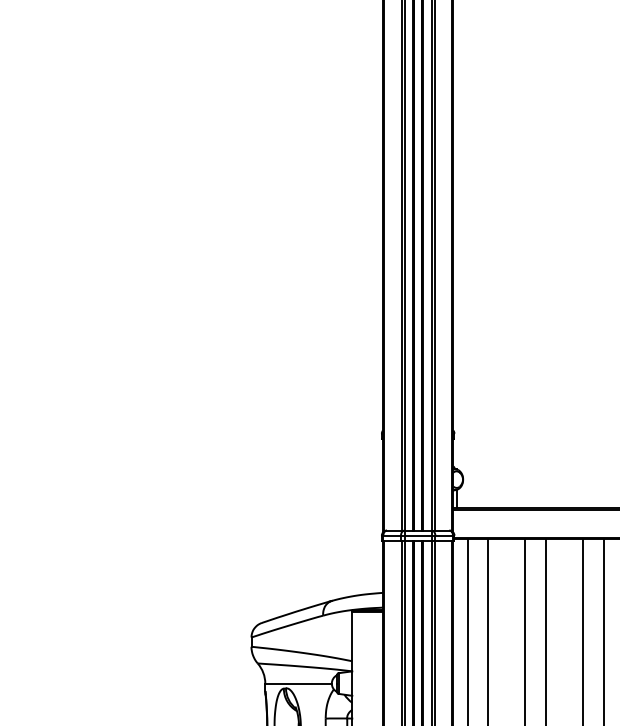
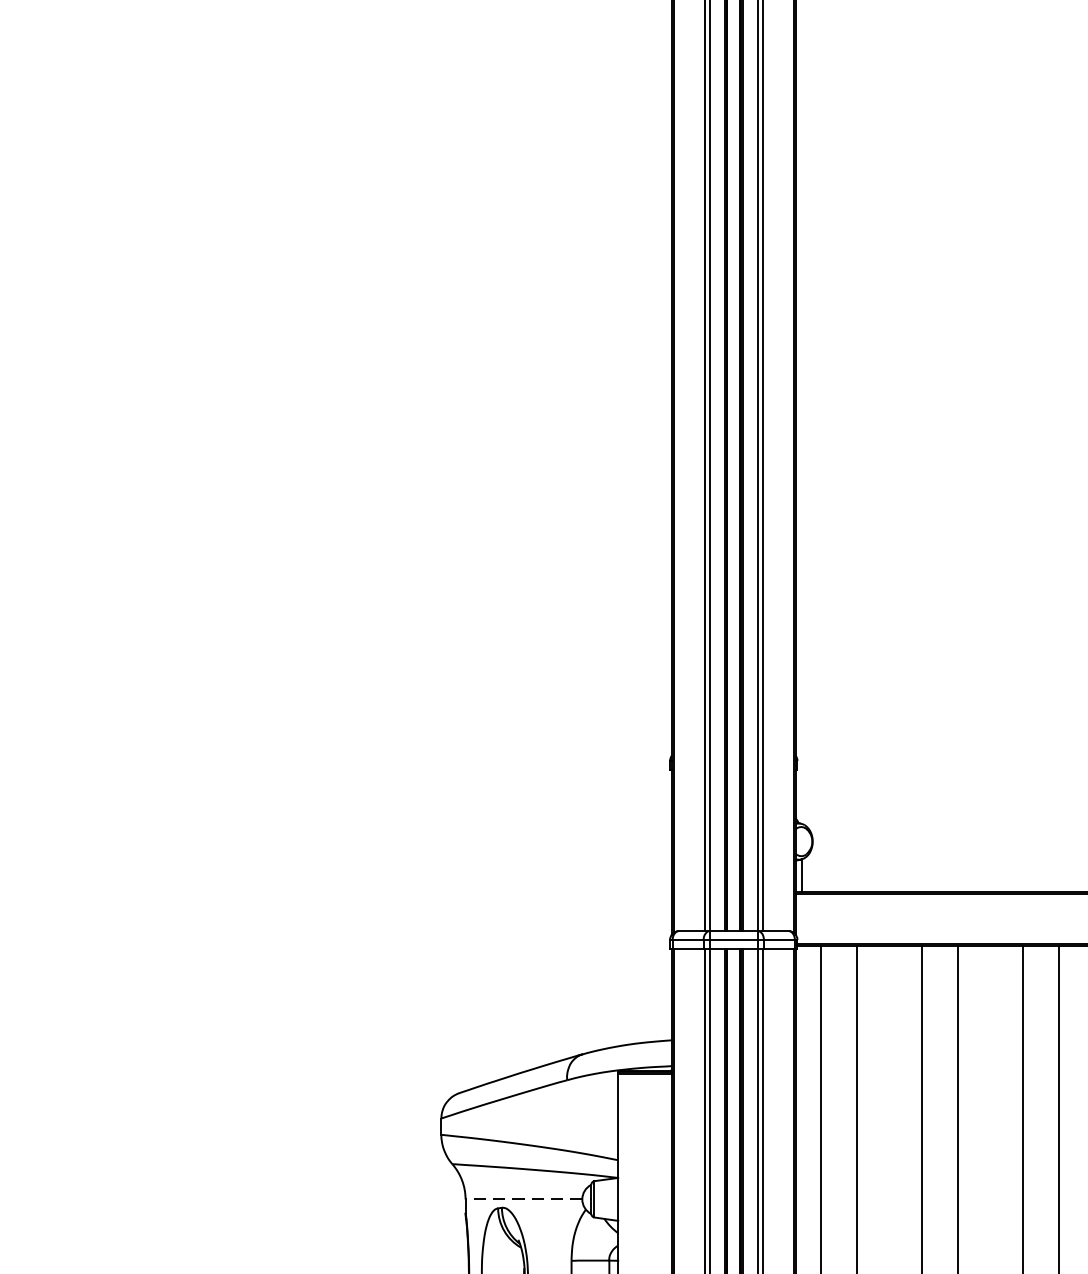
line: (298, 683) -> (523, 1199), solid -> dashed

